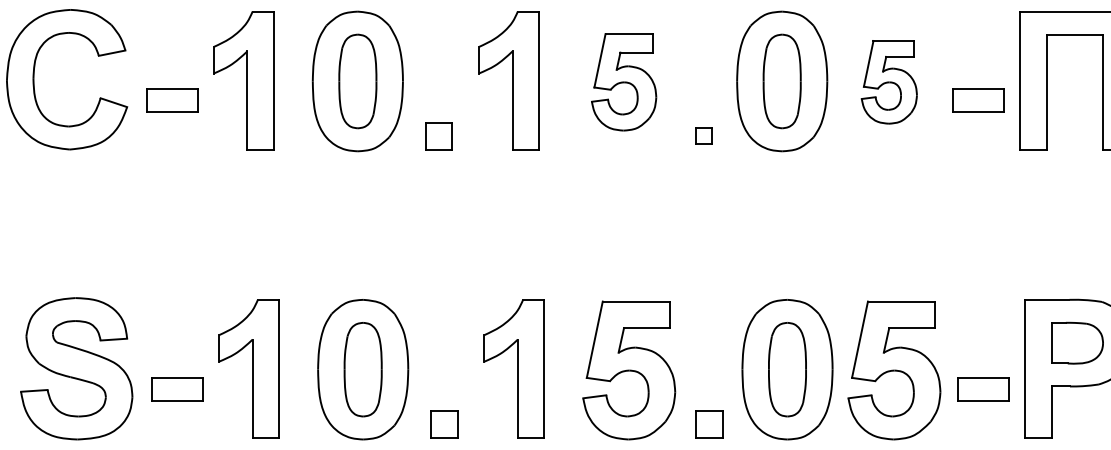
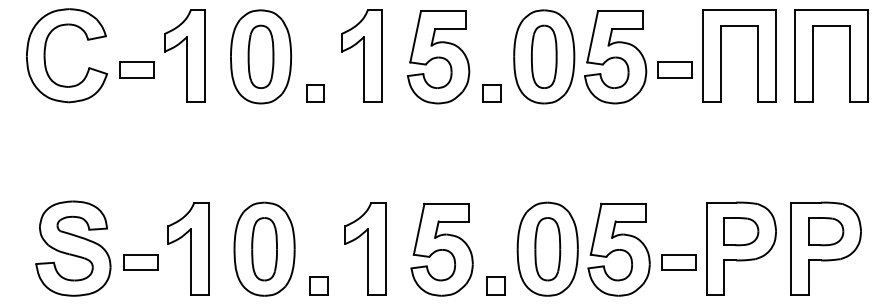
part: (623, 82) -> (438, 57), size x1.43
part: (888, 82) -> (615, 57), size x1.67
part: (703, 136) -> (491, 93), size x1.67

